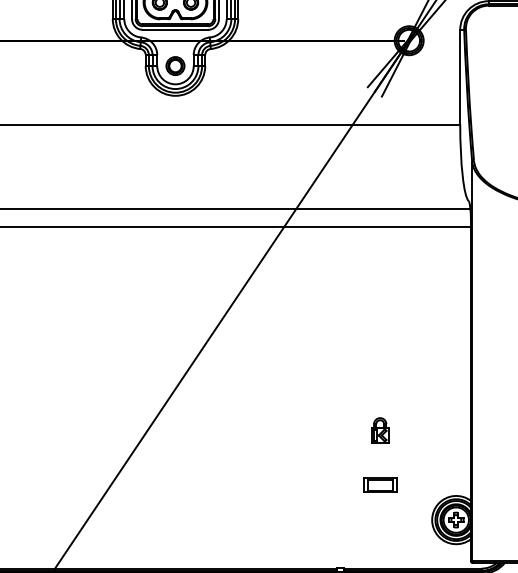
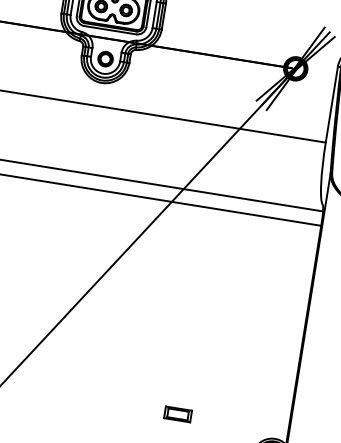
part: (380, 430) -> (222, 376), removed
part: (380, 484) -> (178, 413), moved

